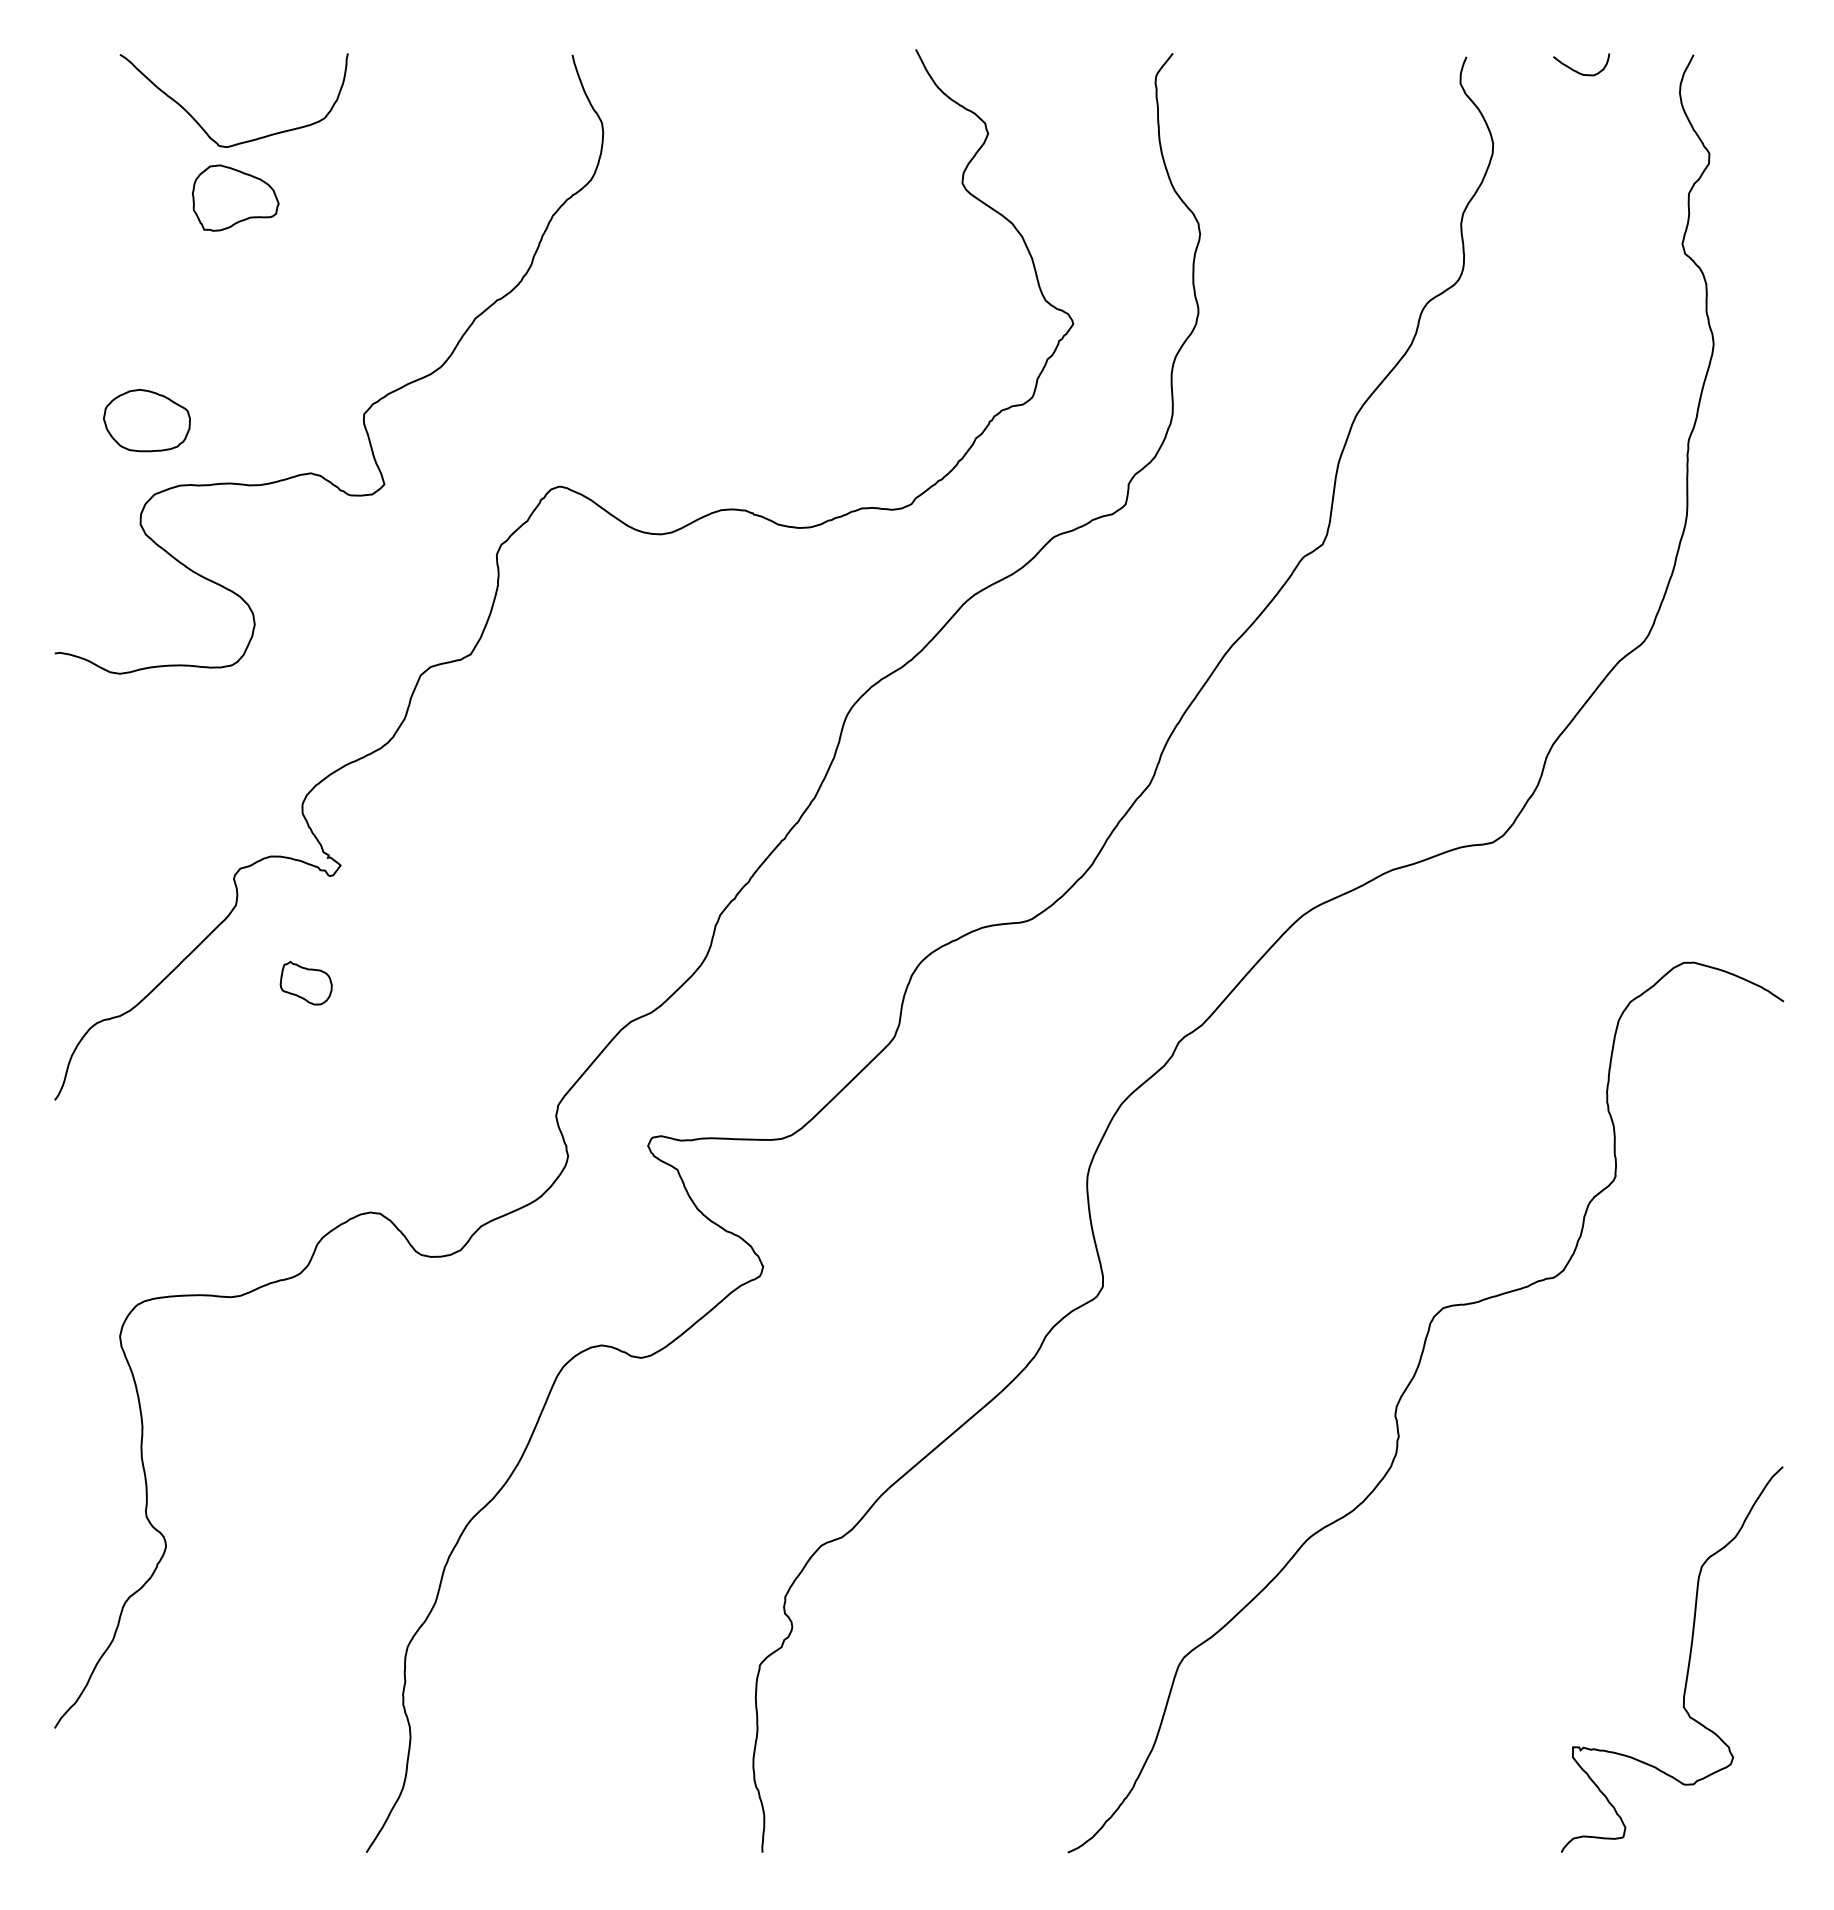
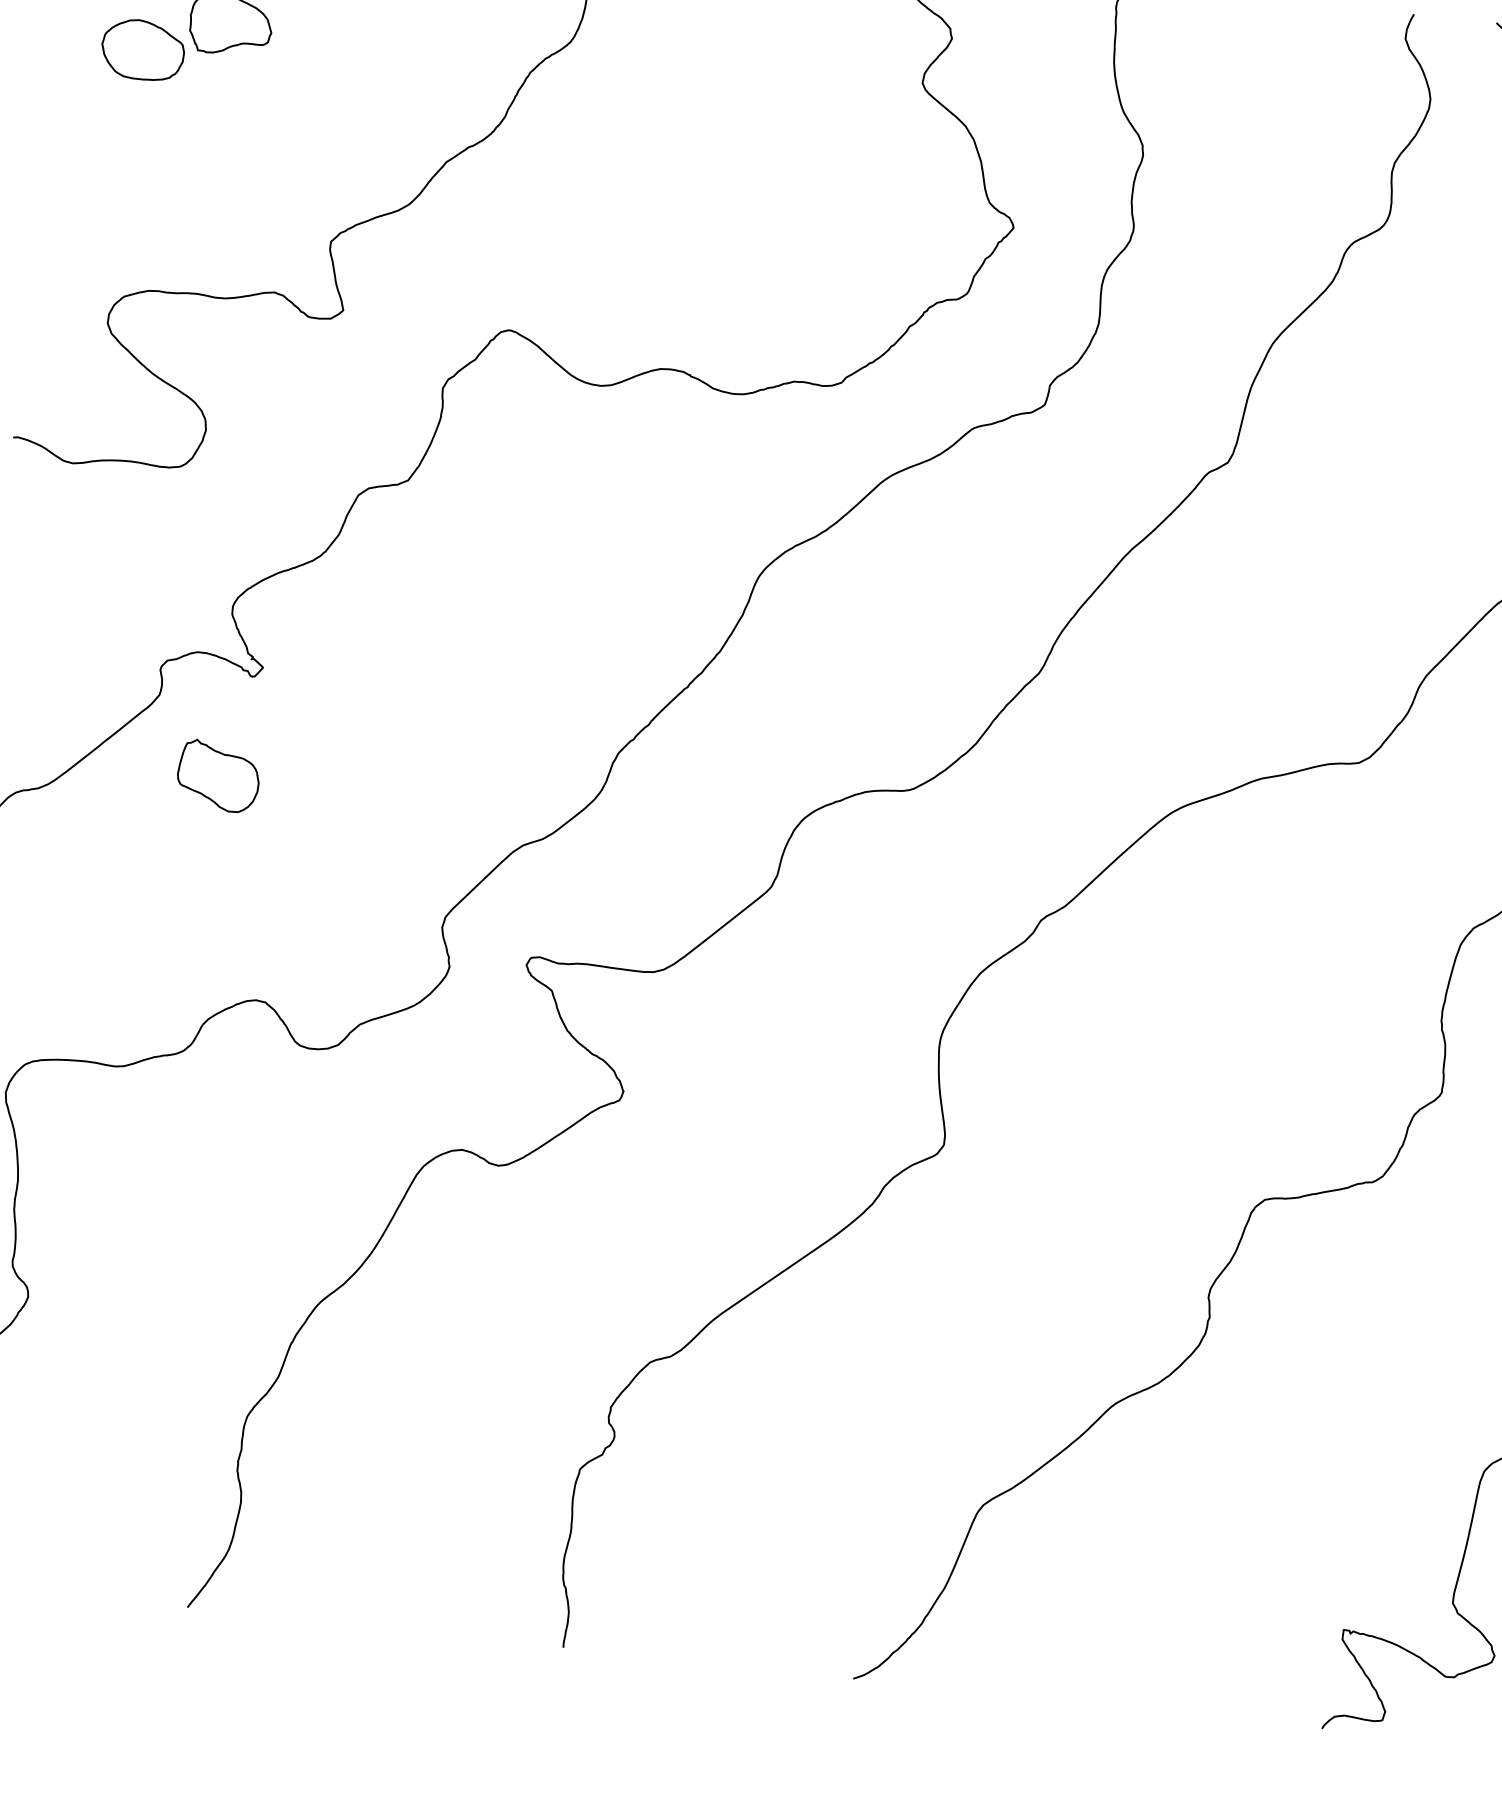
part: (146, 420) -> (142, 49), moved
part: (305, 982) -> (217, 775), size x1.67

